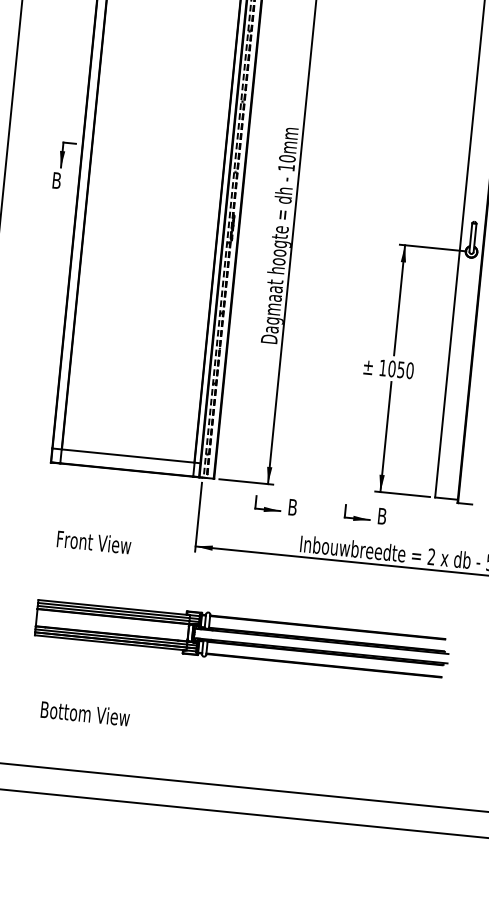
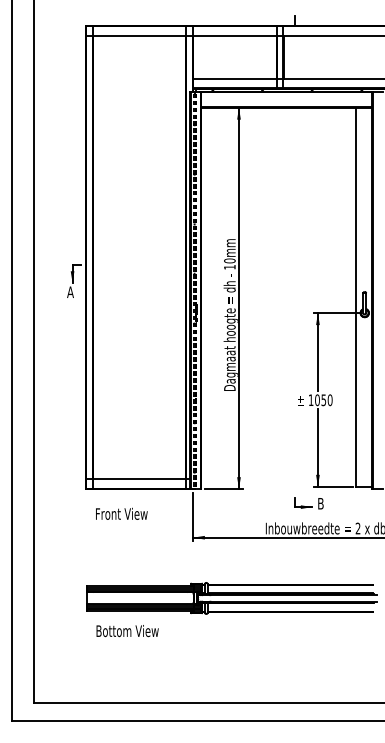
text: (56, 179) -> (70, 291), B -> A
part: (275, 505) -> (245, 503), removed
text: (93, 541) -> (121, 513), moved
text: (85, 714) -> (127, 631), moved

